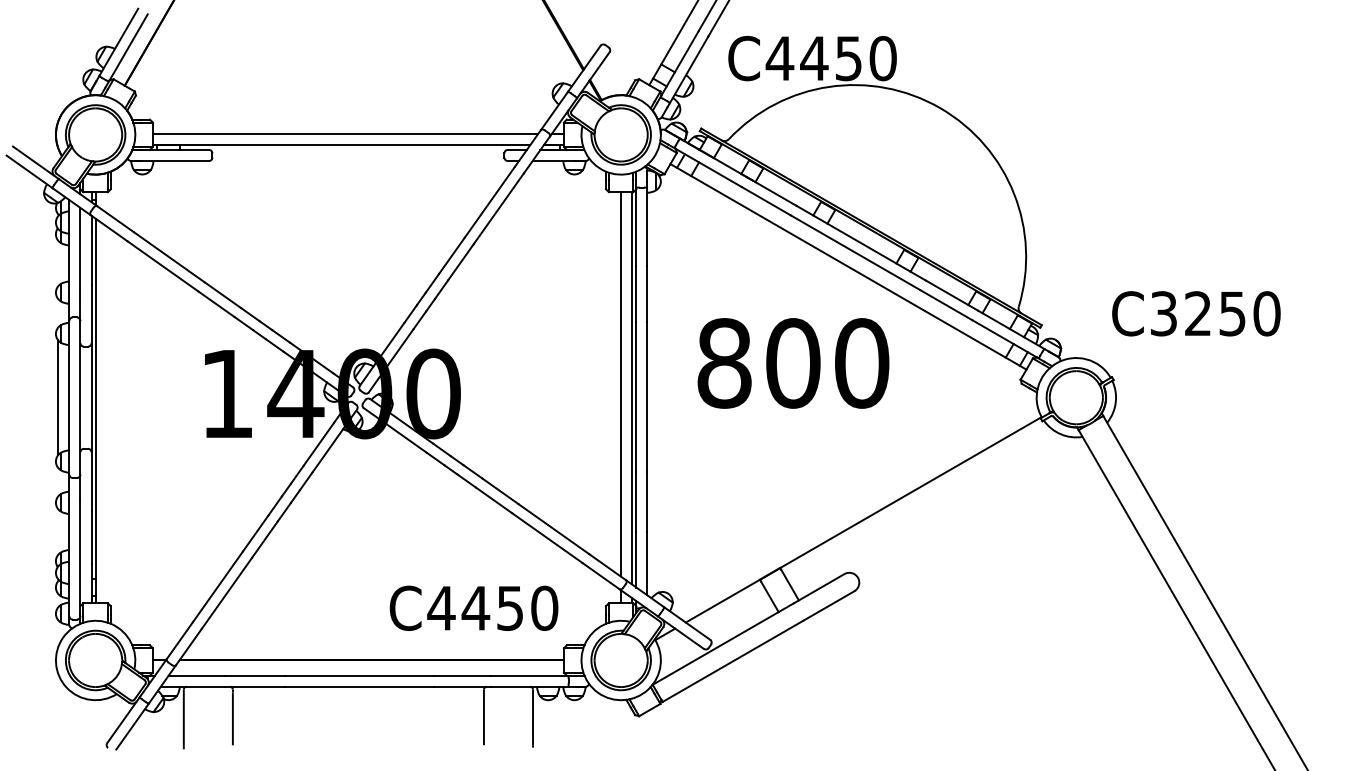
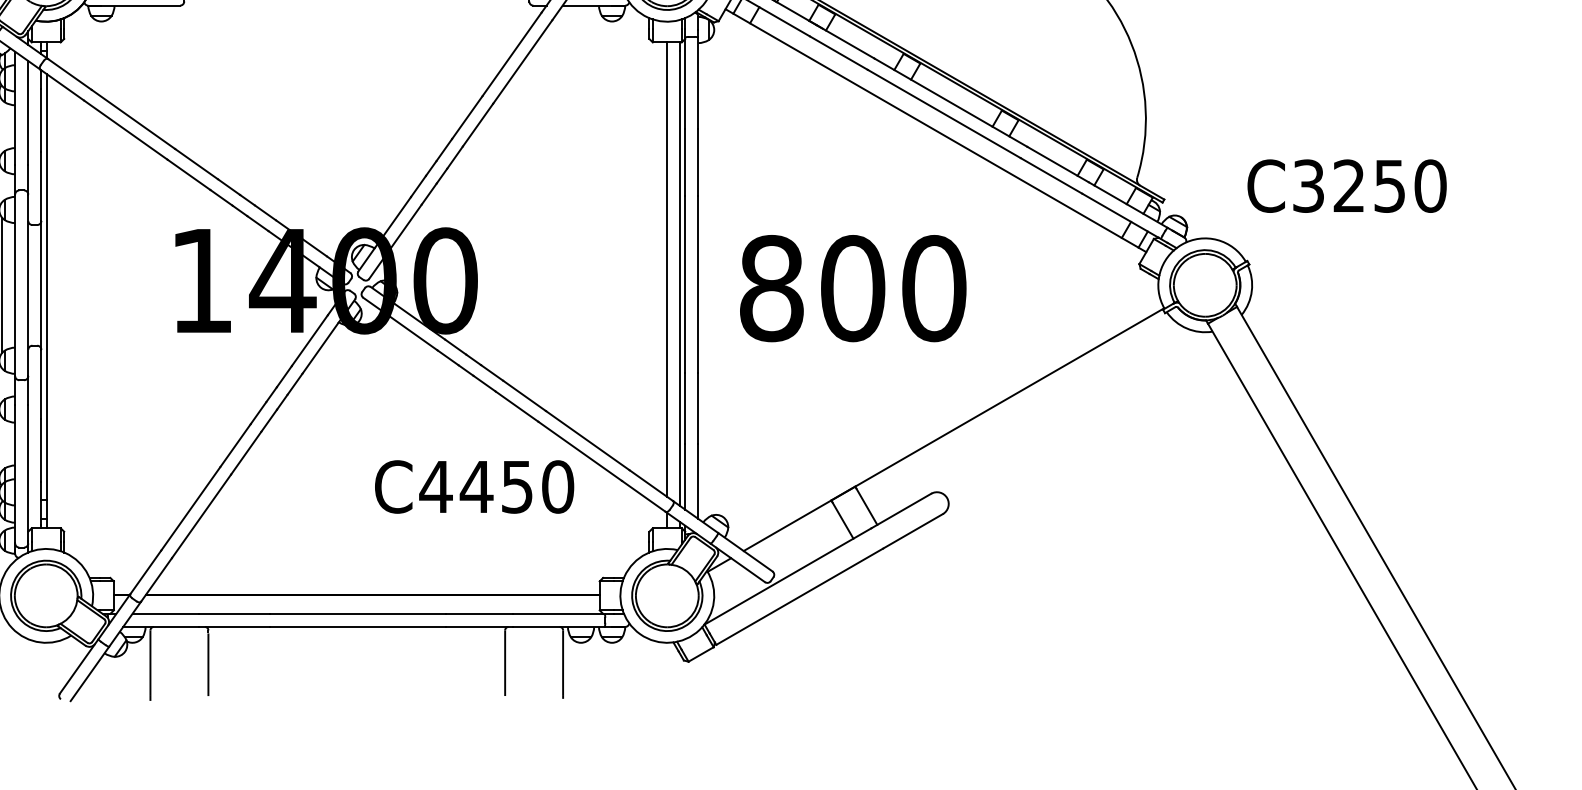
text: (793, 363) -> (853, 288), moved
text: (473, 607) -> (473, 485), moved

